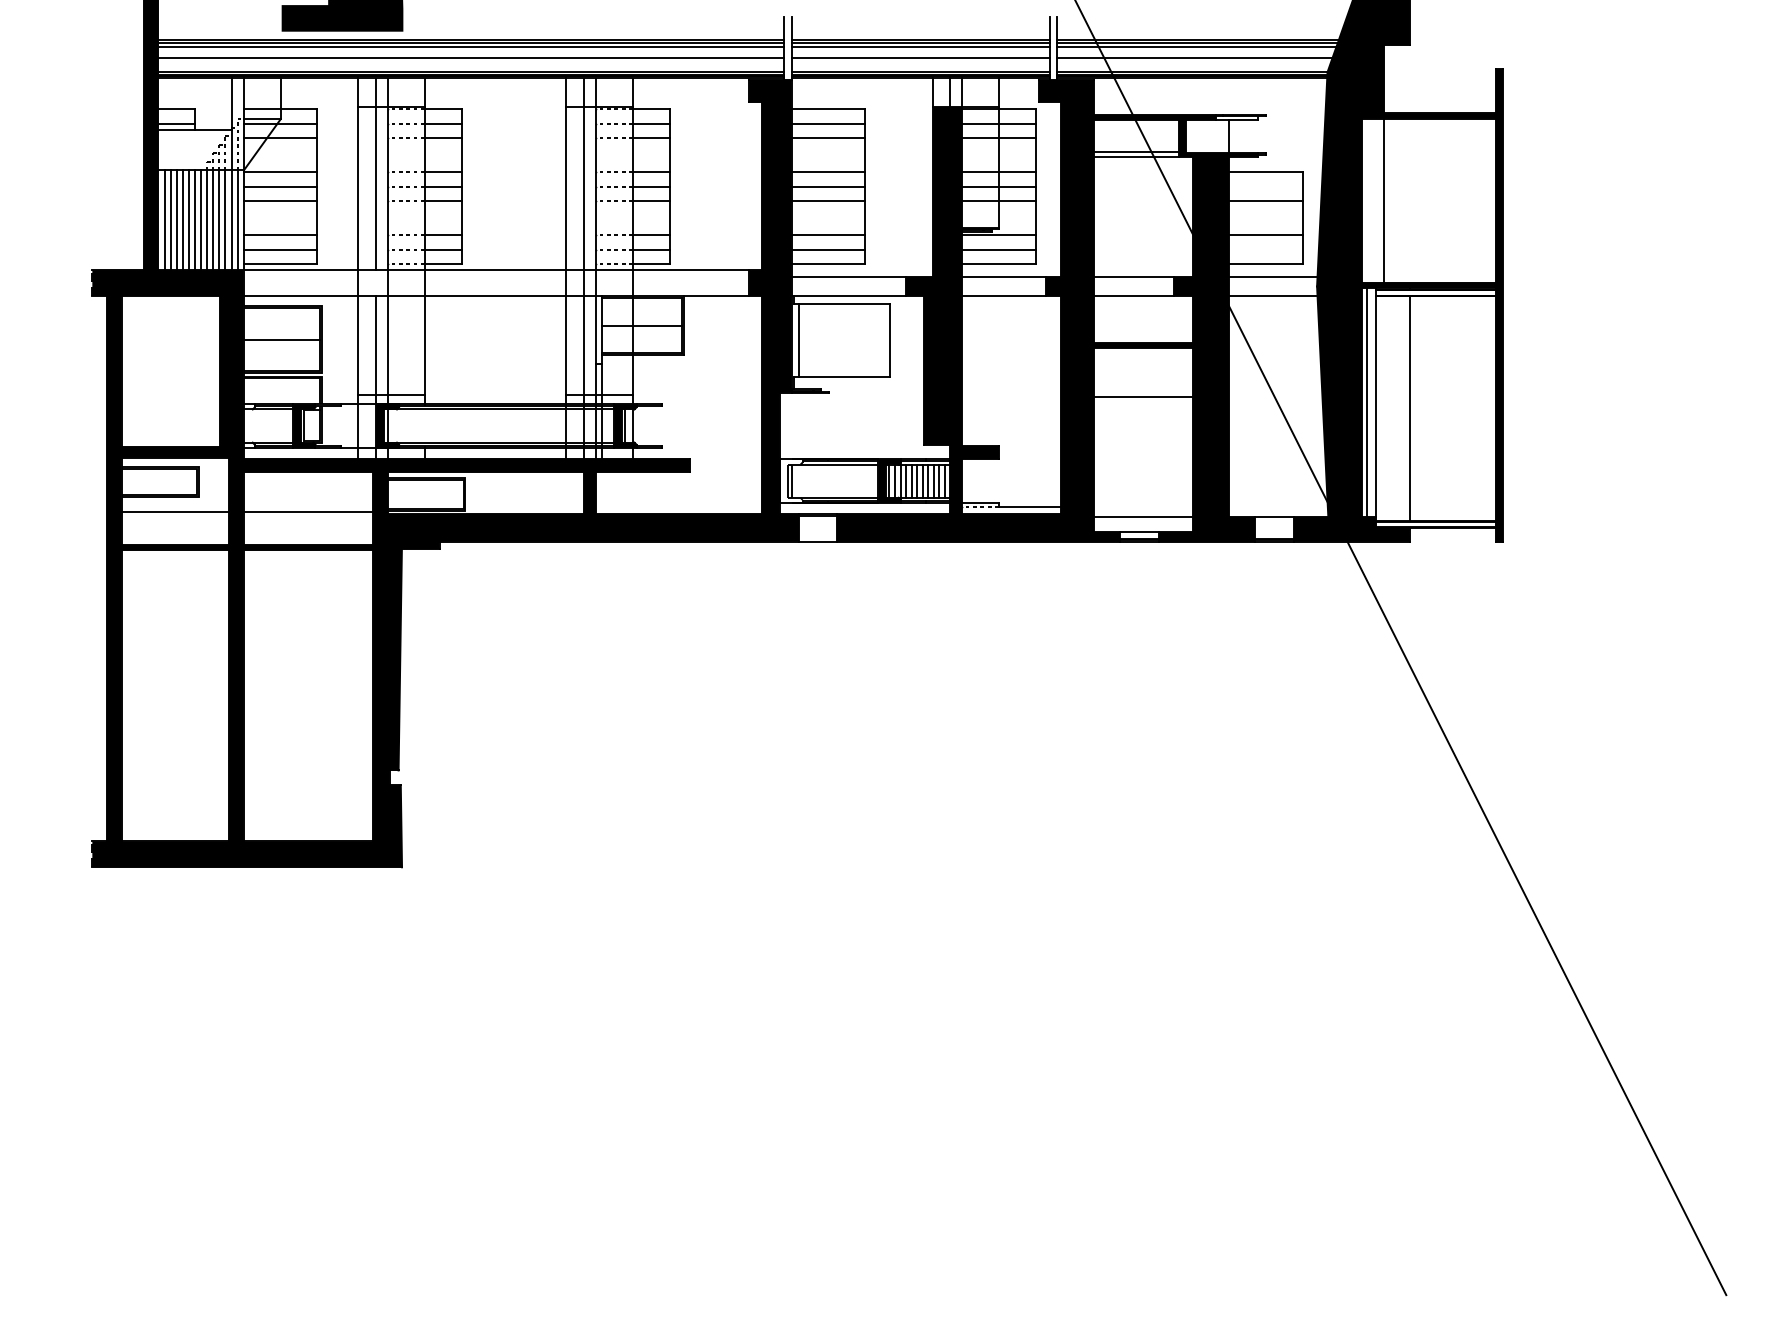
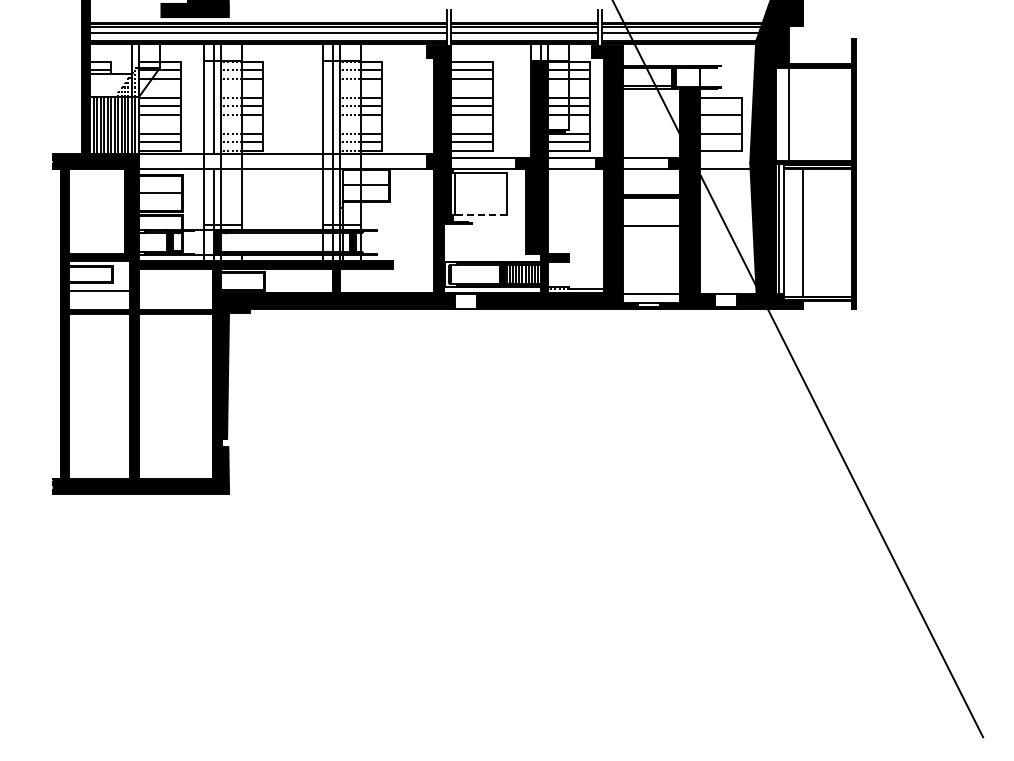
line: (1271, 276) -> (724, 157), removed
line: (841, 376) -> (479, 214), solid -> dashed
line: (307, 511) -> (175, 291), removed

